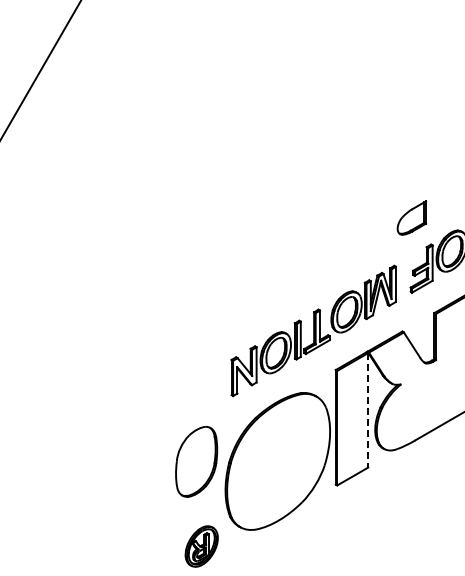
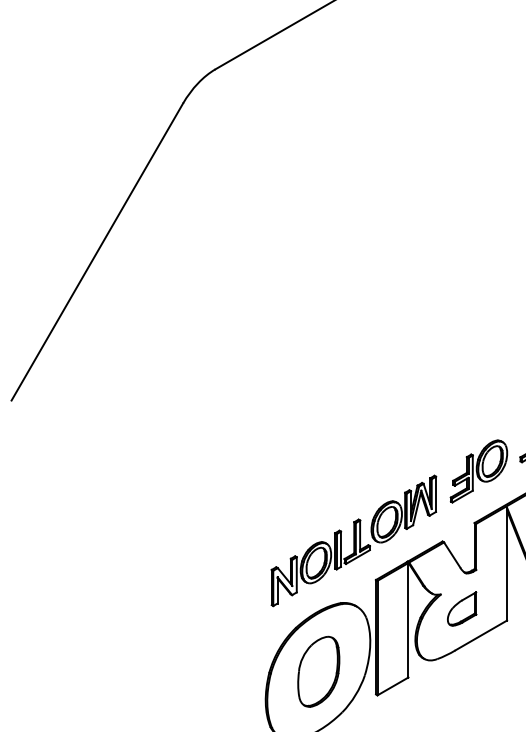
part: (412, 217) -> (462, 608), moved
line: (368, 410) -> (408, 620), dashed -> solid
part: (196, 461) -> (318, 671), moved

